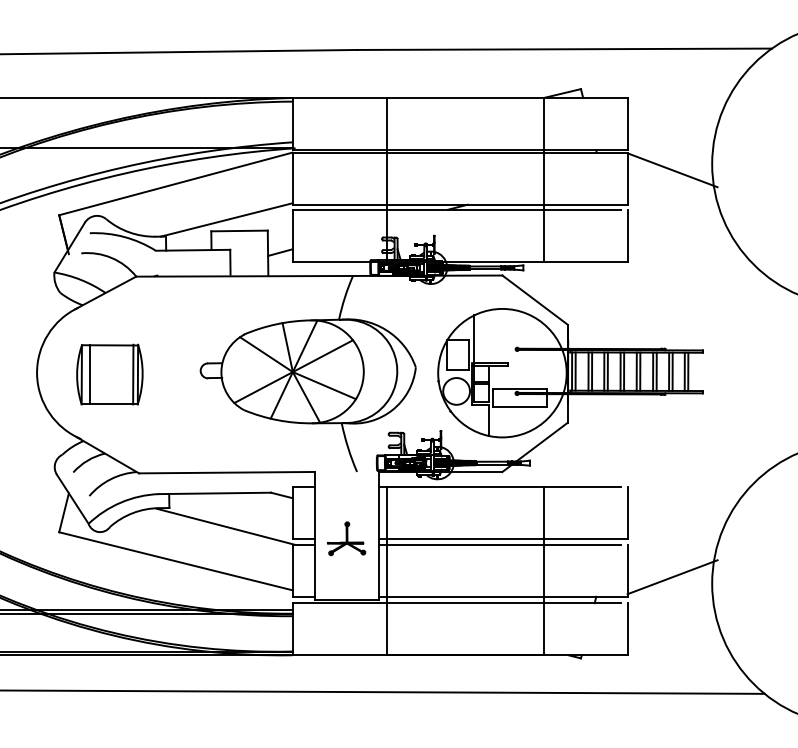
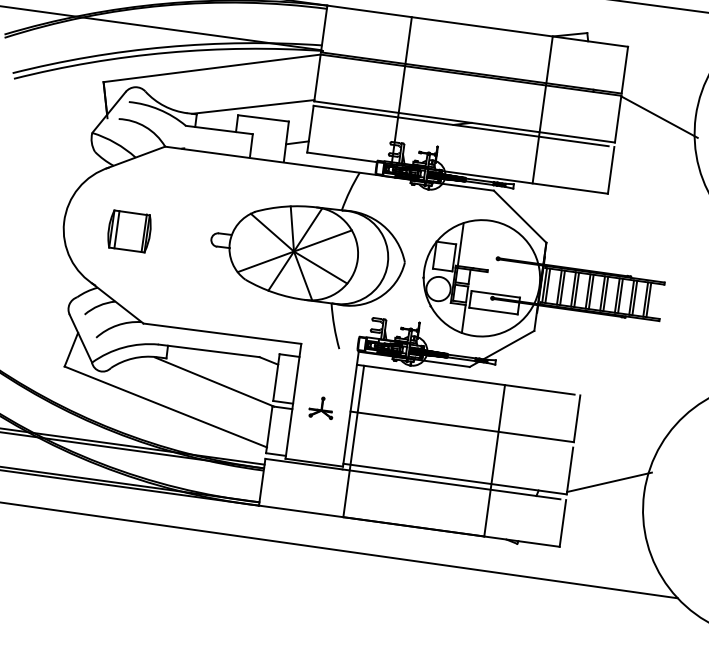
part: (109, 374) -> (129, 231), size x0.7
part: (346, 538) -> (321, 407), size x0.7
line: (499, 544) -> (458, 431), removed

